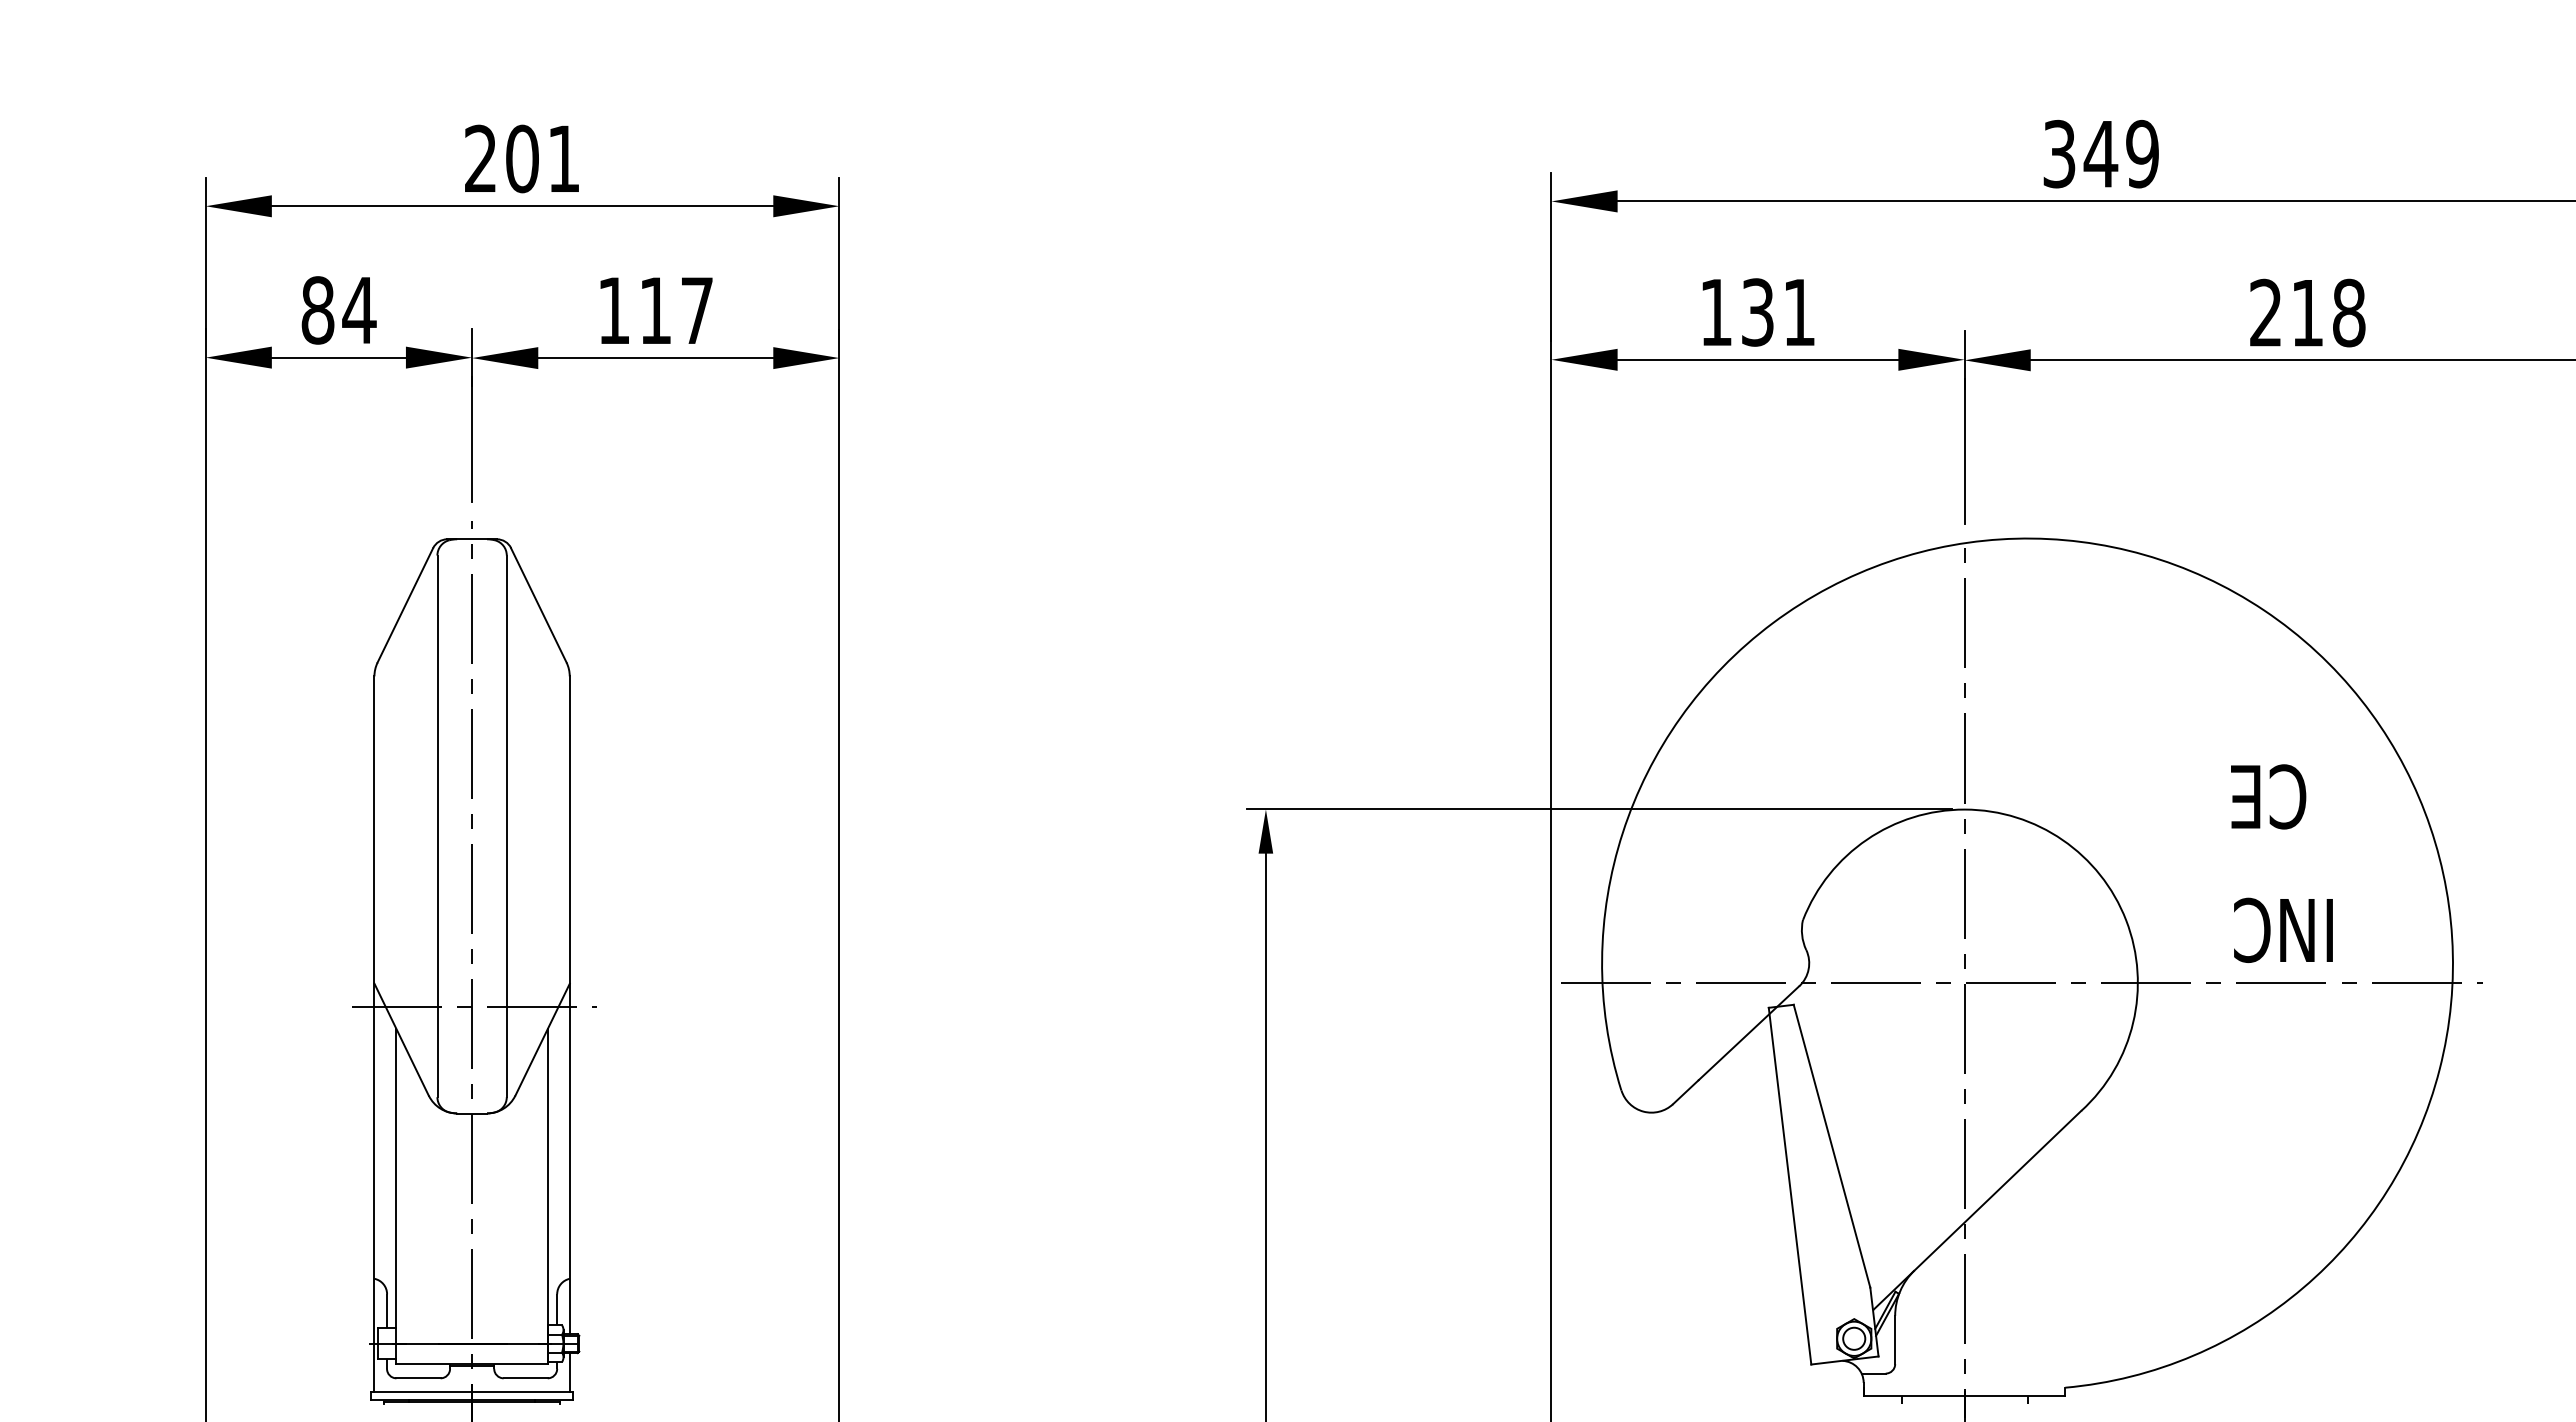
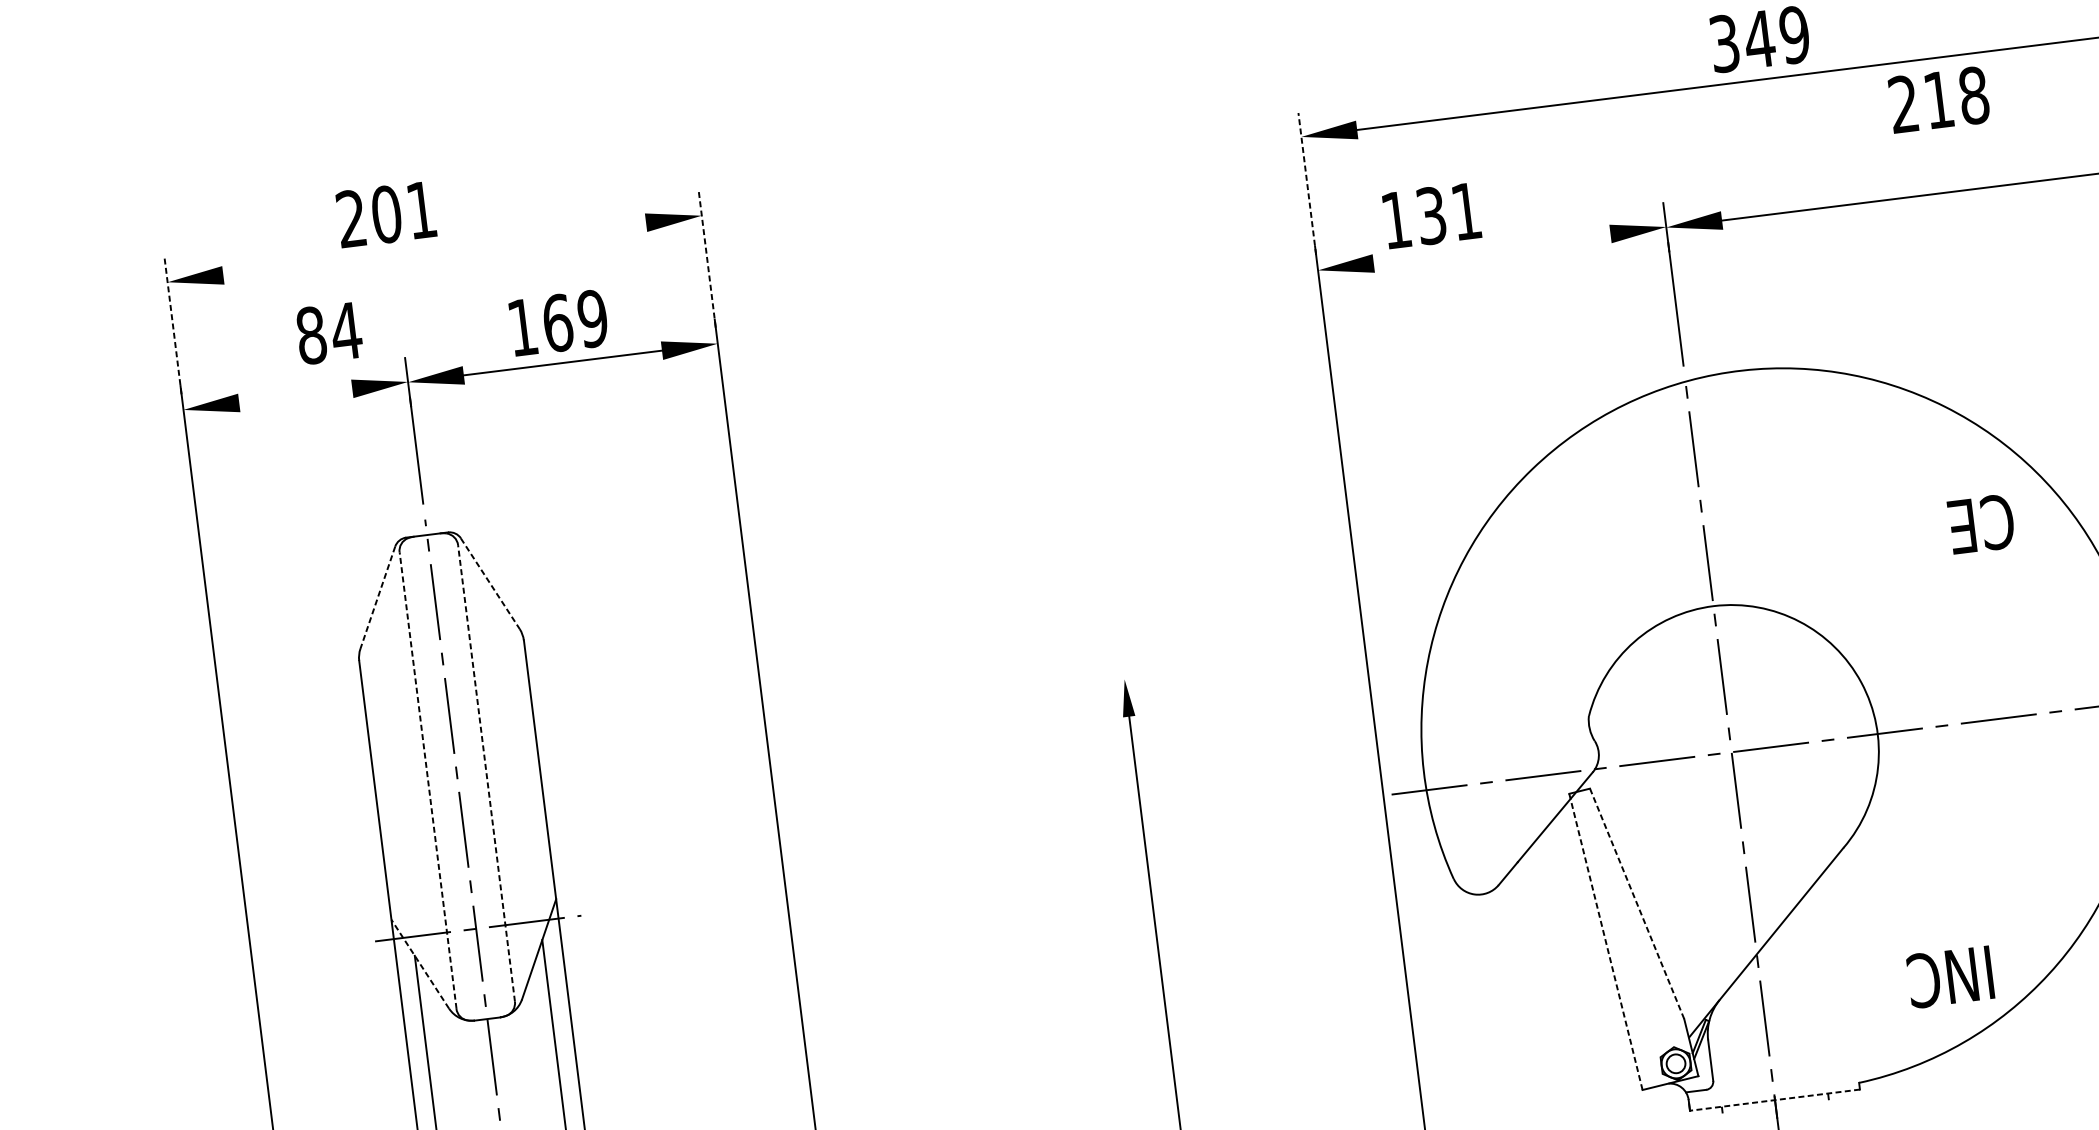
text: (521, 158) -> (385, 214), moved
line: (522, 206) -> (434, 249), removed
line: (1551, 256) -> (1307, 183), solid -> dashed
line: (205, 258) -> (172, 326), solid -> dashed
line: (839, 258) -> (707, 259), solid -> dashed
text: (338, 310) -> (328, 333), moved
text: (676, 310) -> (575, 320), 117 -> 169
text: (1758, 312) -> (1431, 215), moved
text: (2307, 312) -> (1938, 99), moved
line: (338, 357) -> (295, 395), removed
line: (1757, 359) -> (1491, 248), removed
line: (405, 605) -> (377, 597), solid -> dashed
line: (538, 605) -> (490, 583), solid -> dashed
text: (2268, 796) -> (1981, 523), moved
line: (1599, 809) -> (1405, 644), removed
line: (437, 826) -> (428, 780), solid -> dashed
line: (506, 826) -> (486, 773), solid -> dashed
text: (2283, 929) -> (1950, 976), moved
line: (401, 1039) -> (420, 964), solid -> dashed
line: (1832, 1146) -> (1637, 904), solid -> dashed
line: (1790, 1186) -> (1606, 942), solid -> dashed
line: (1964, 1395) -> (1774, 1100), solid -> dashed

